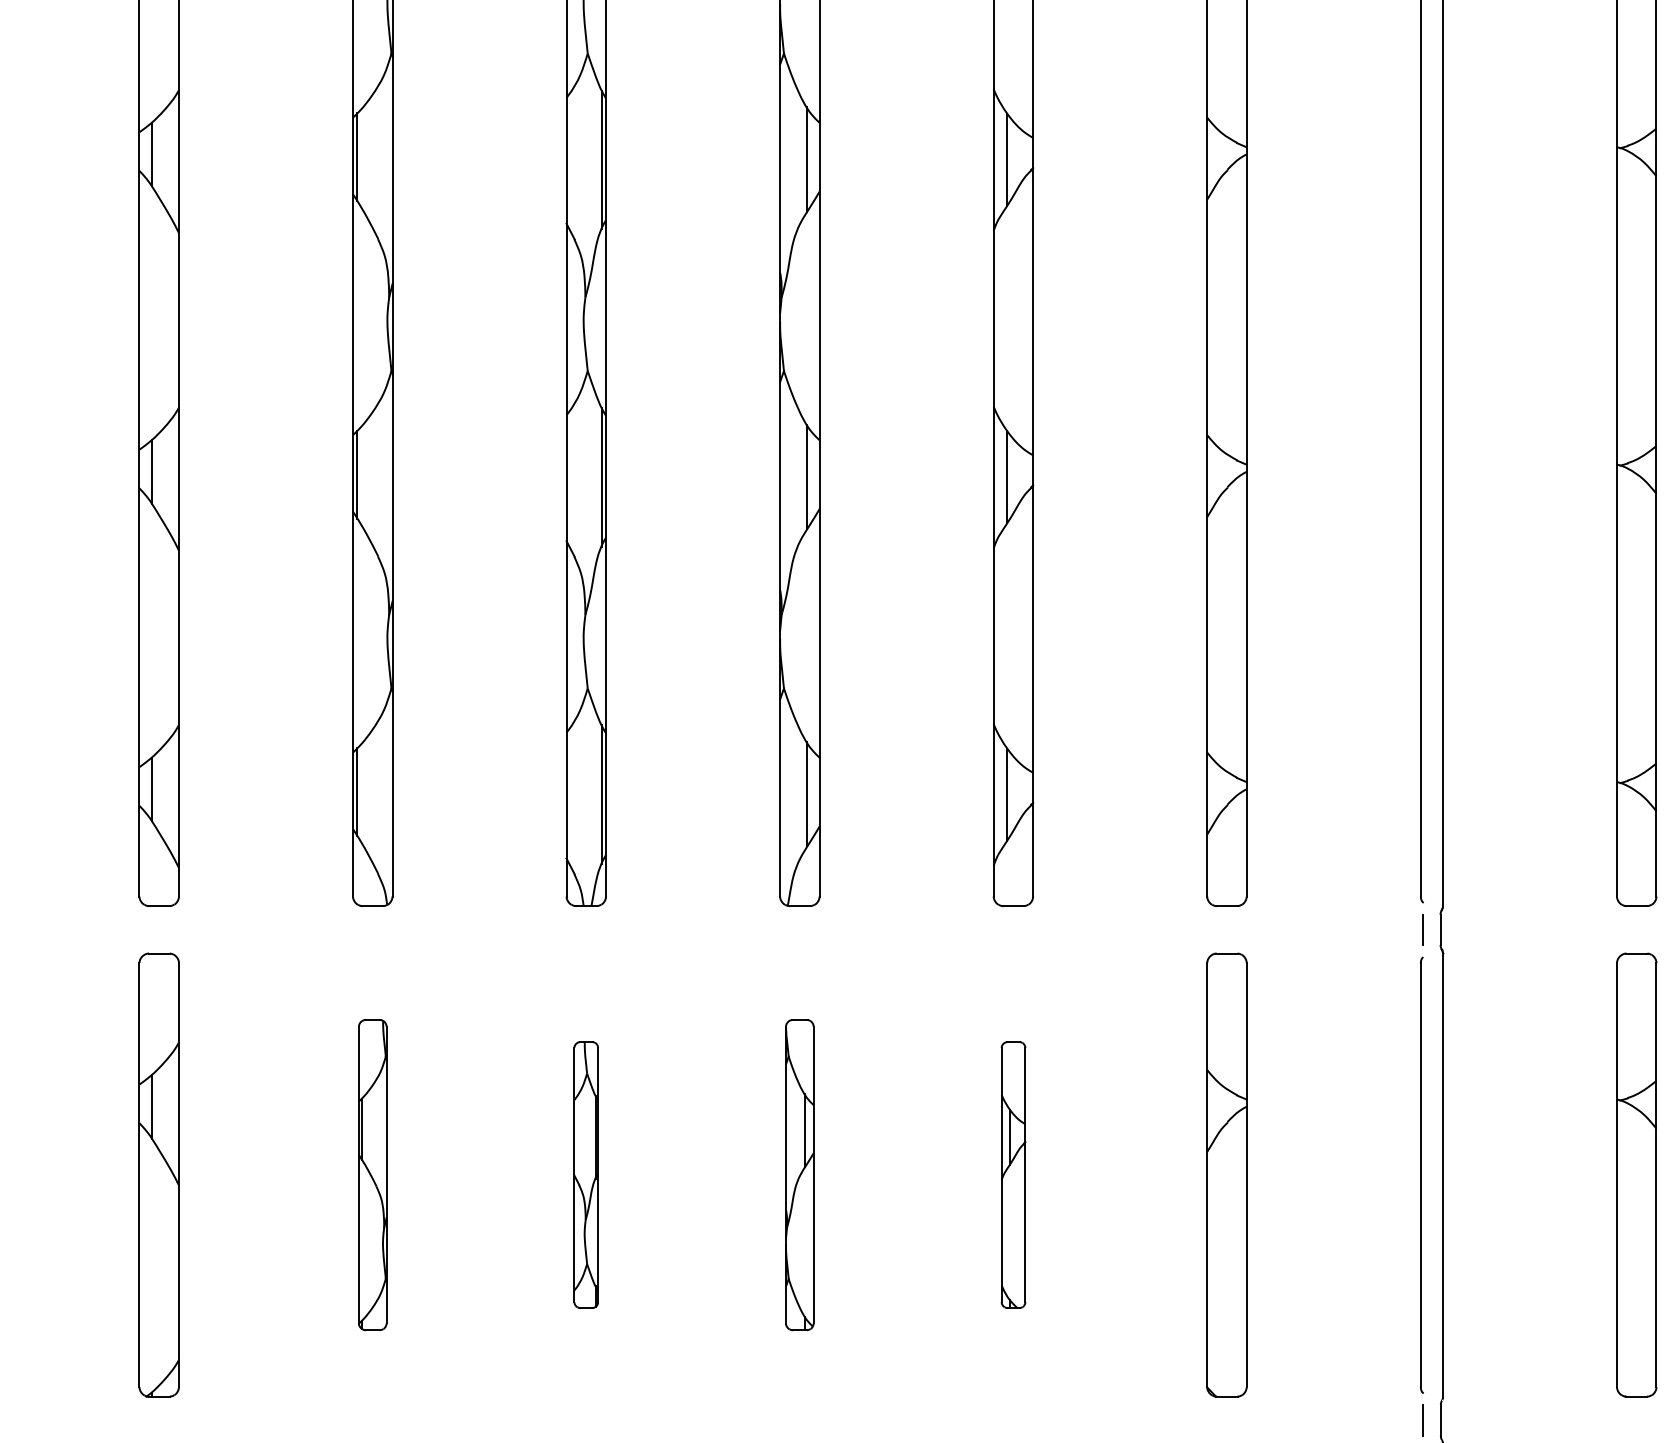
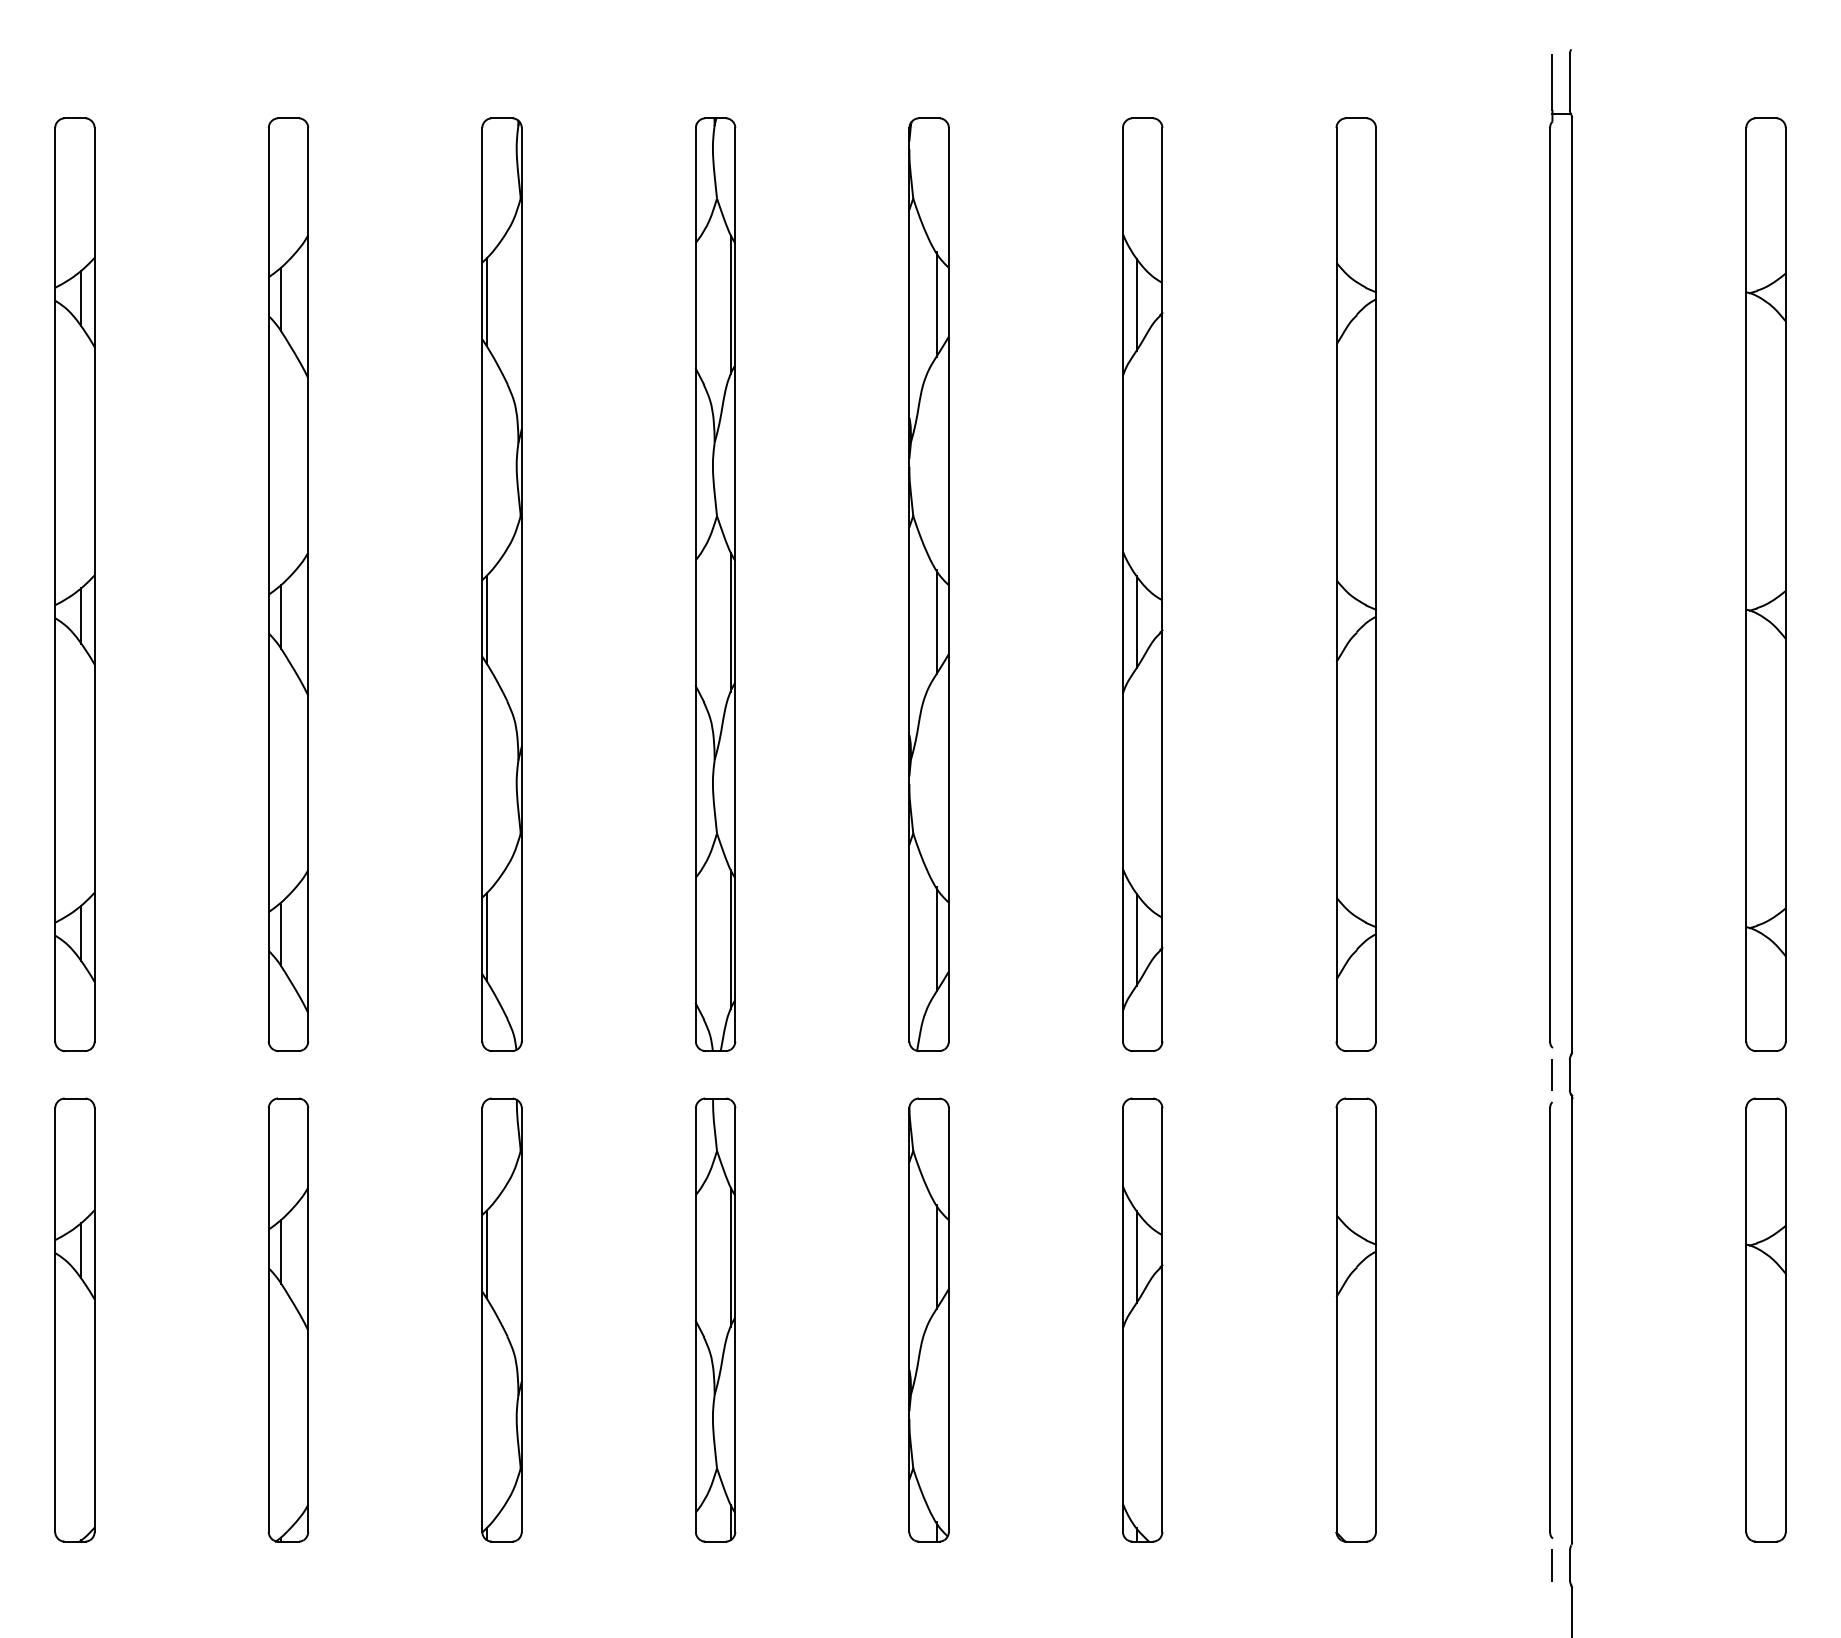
part: (372, 1174) -> (501, 1319), size x1.43
part: (586, 1174) -> (715, 1319), size x1.67
part: (799, 1174) -> (928, 1319), size x1.43
part: (1013, 1174) -> (1142, 1319), size x1.67

